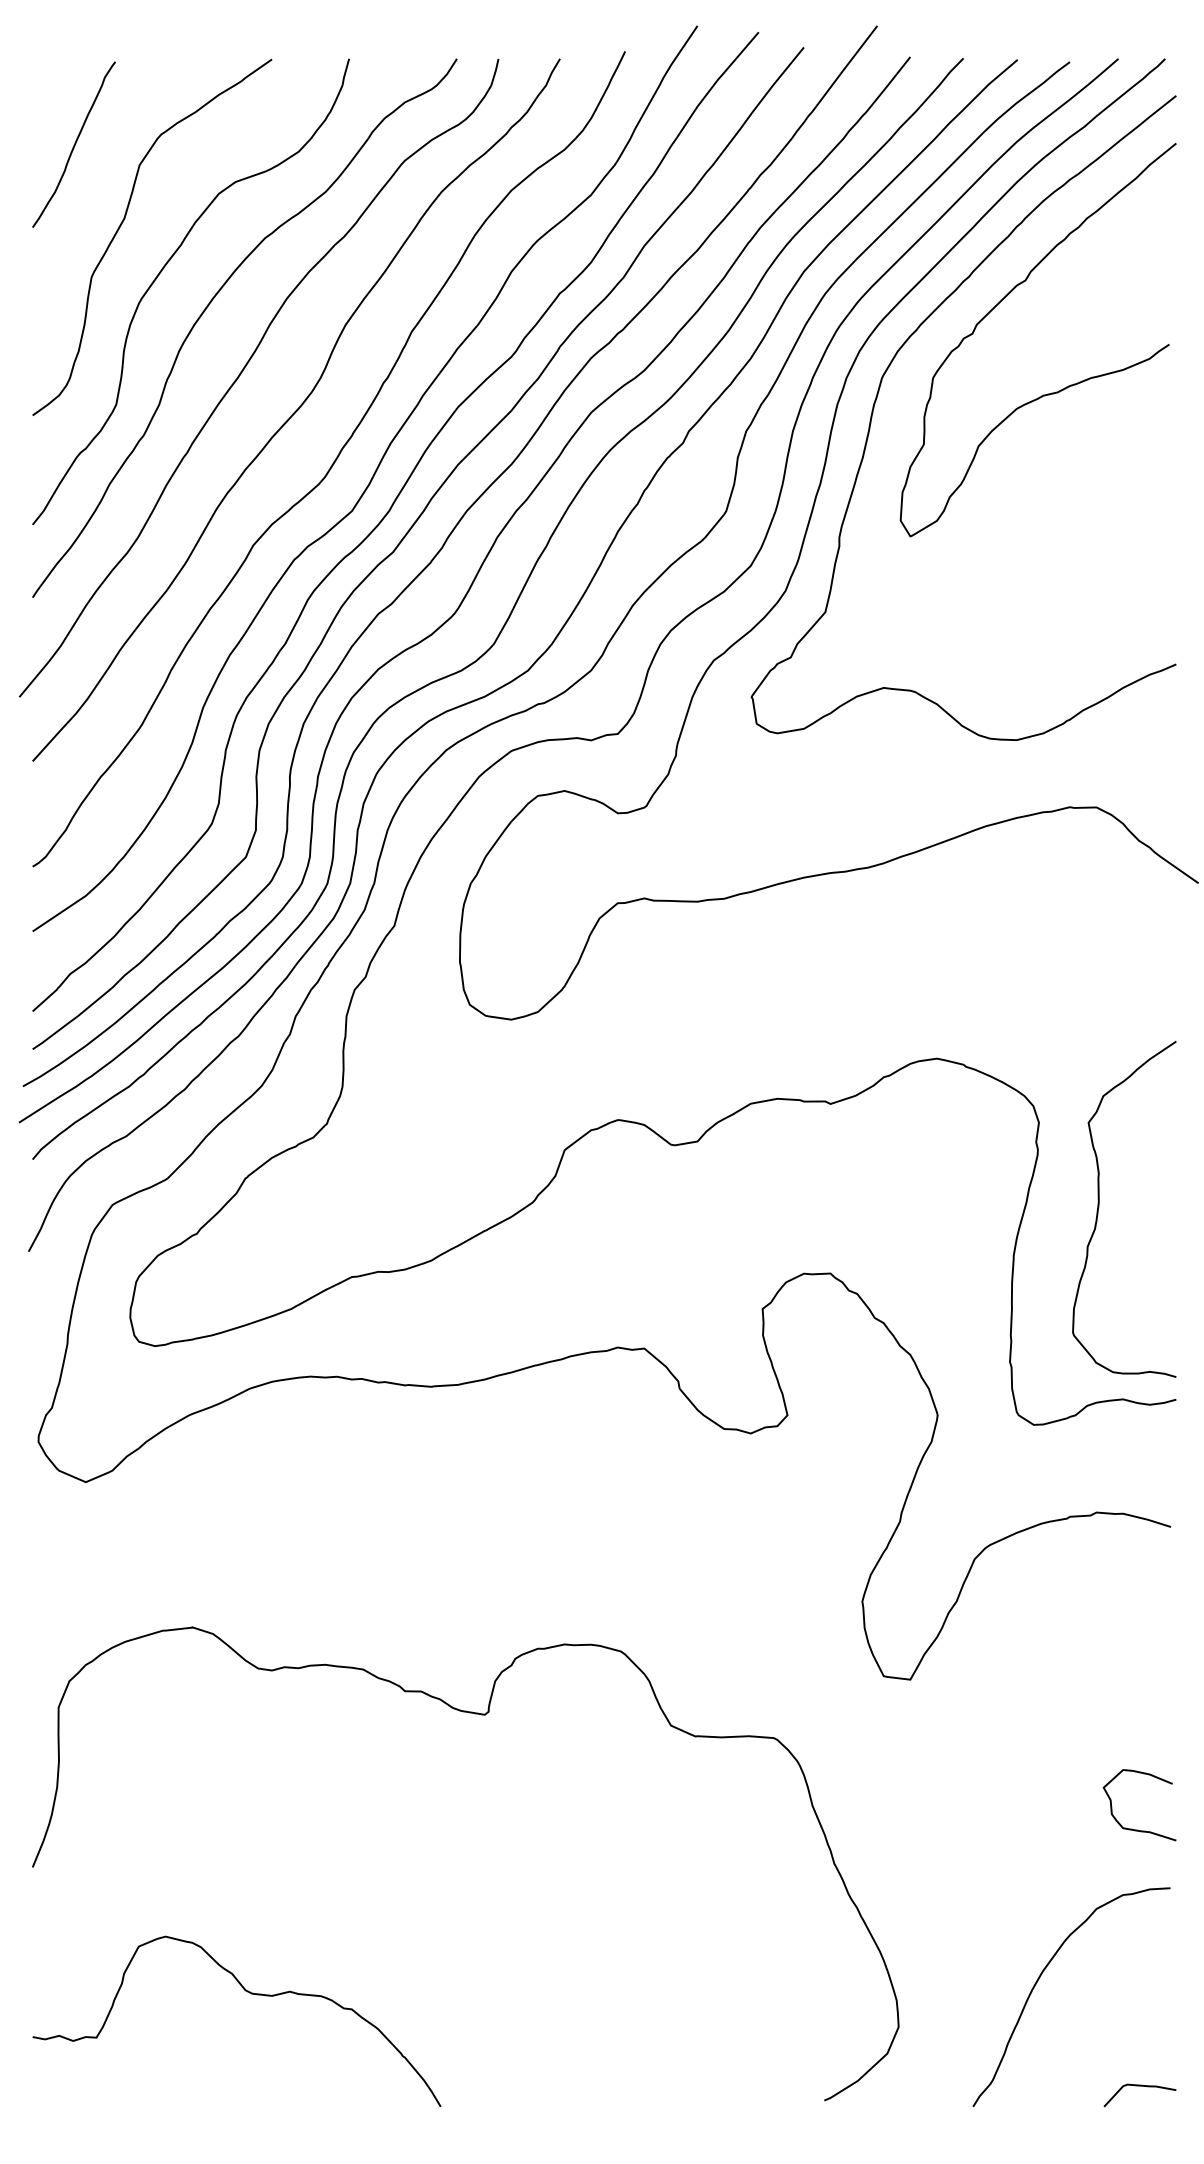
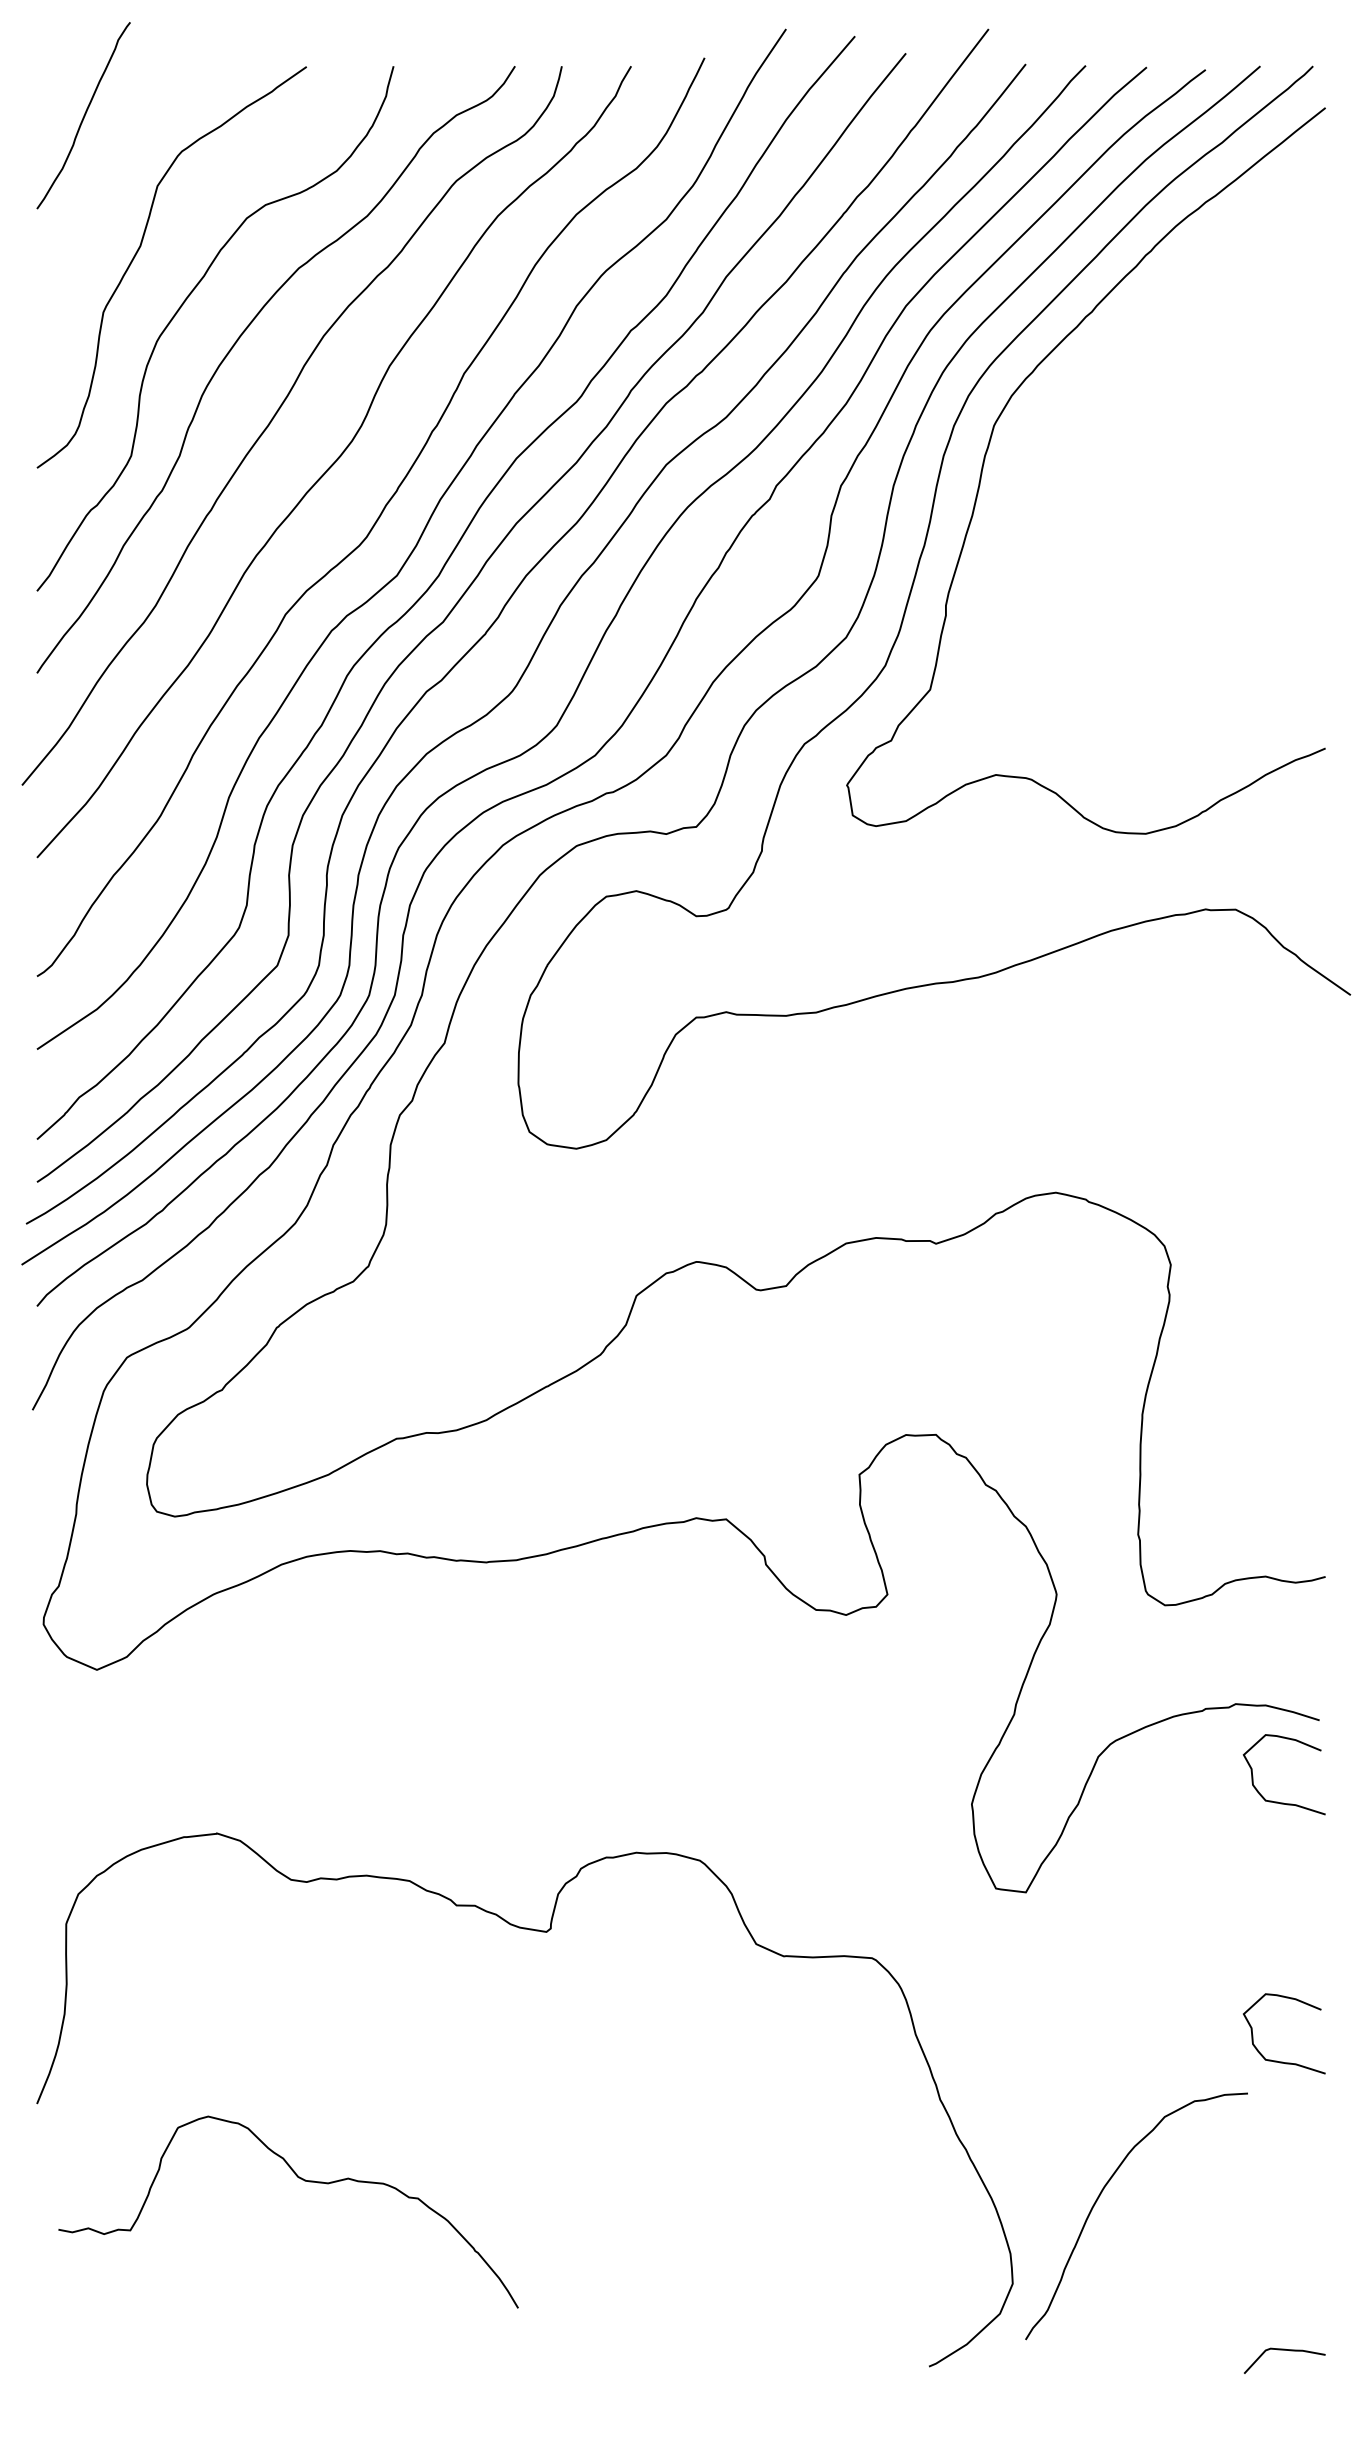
curve: (74, 144) -> (84, 115), moved
curve: (1005, 298) -> (1133, 336), removed
curve: (1099, 1207) -> (1239, 1360), removed
curve: (1137, 1599) -> (1281, 1802), added
curve: (1039, 1979) -> (1100, 2196), moved
curve: (249, 1993) -> (302, 2180), moved

